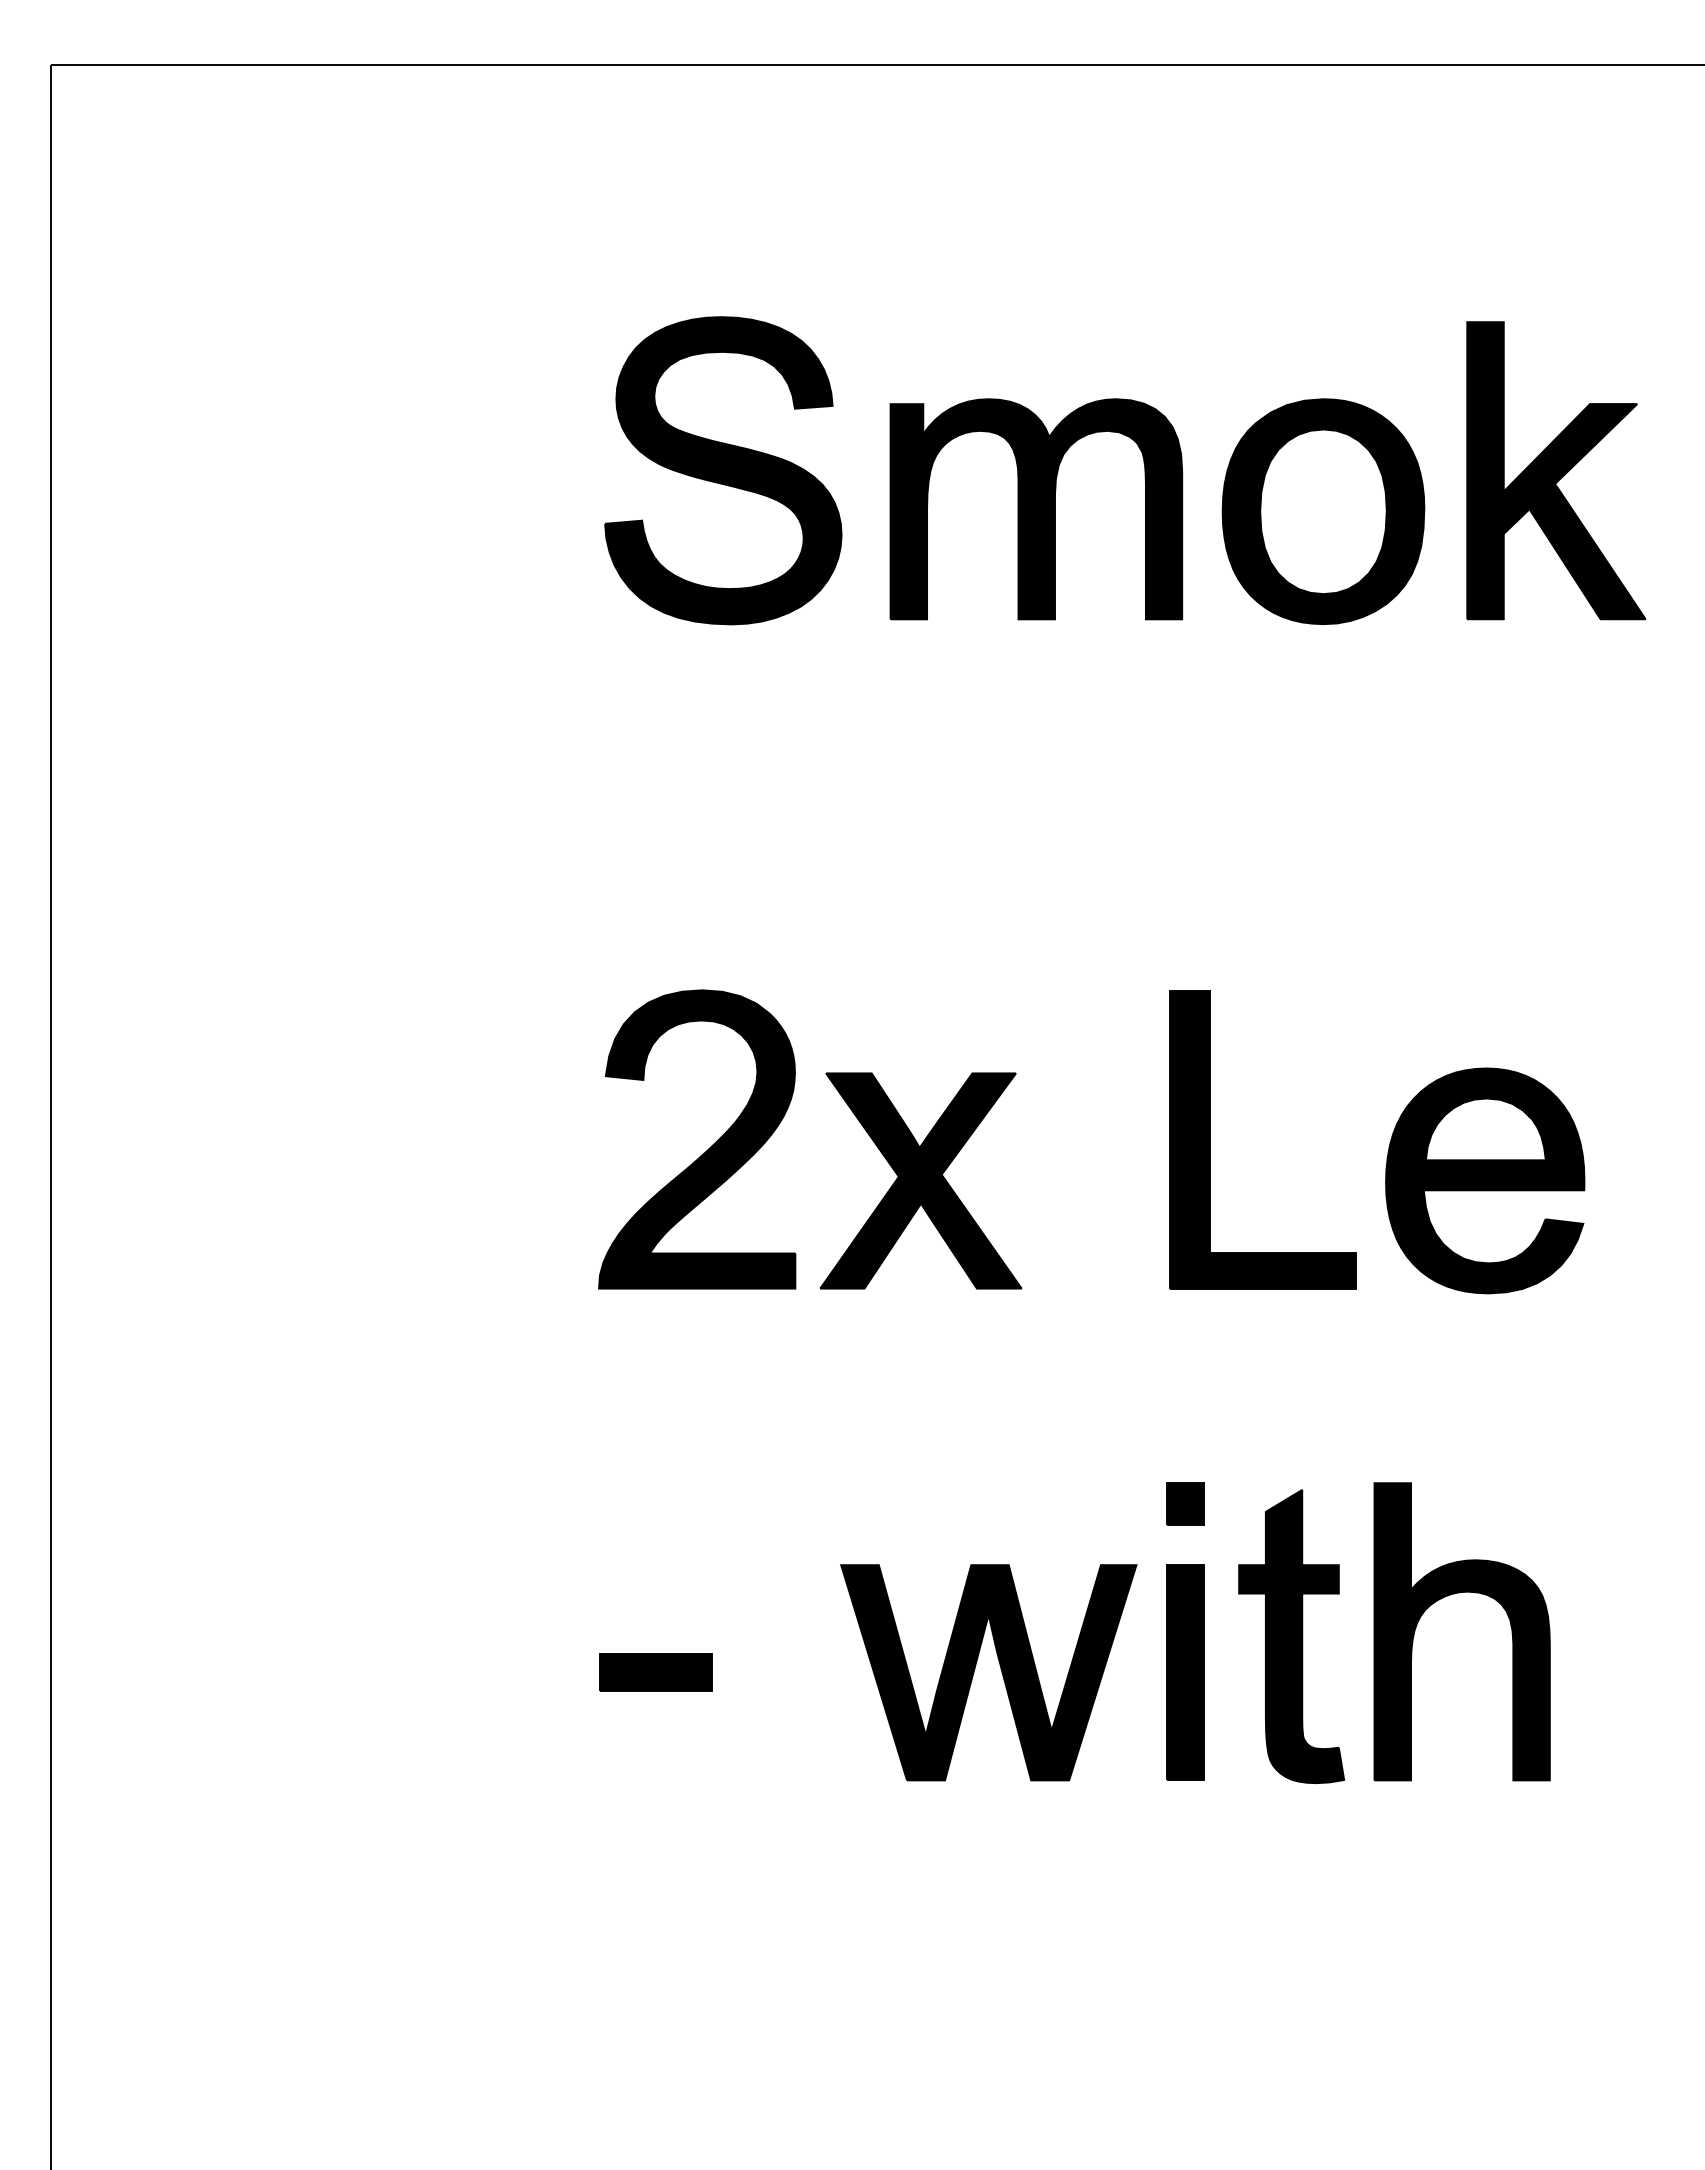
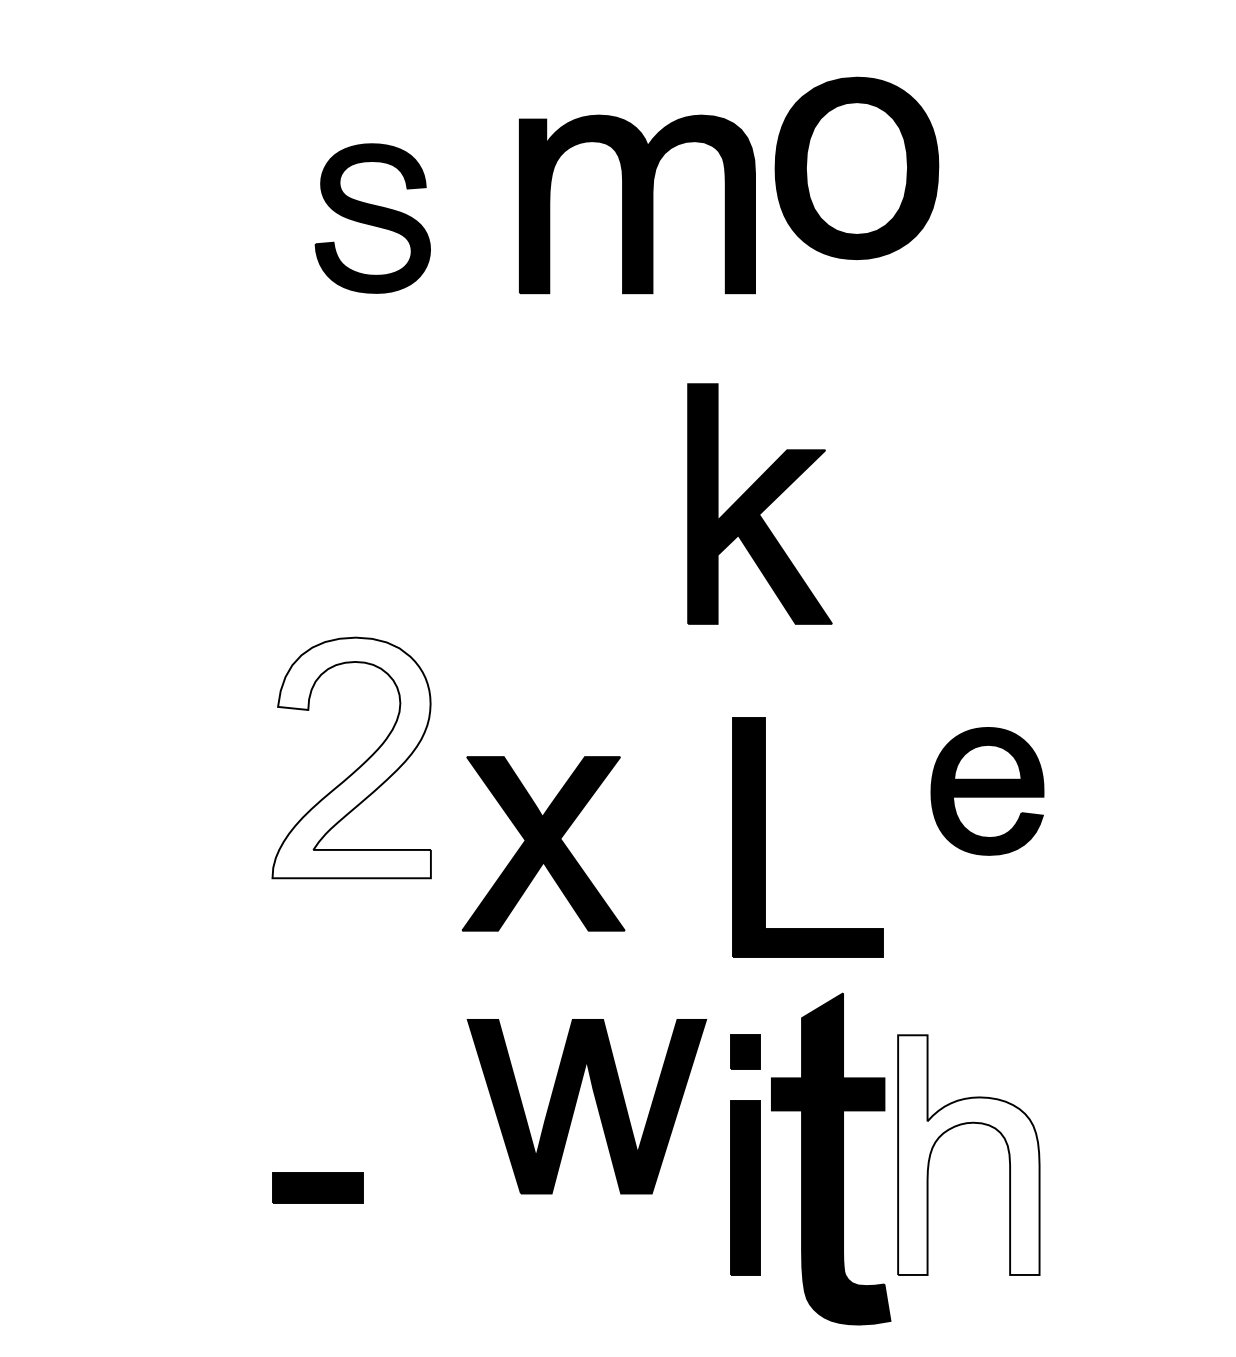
part: (723, 470) -> (372, 218), size x0.6
part: (1556, 470) -> (760, 503), moved
part: (1036, 509) -> (637, 204), moved
part: (1323, 511) -> (856, 168), moved
fill: (697, 1139) -> (351, 757), removed
part: (1210, 1139) -> (765, 837), moved
part: (920, 1180) -> (543, 843), moved
part: (1485, 1180) -> (987, 791), size x0.7
fill: (1461, 1631) -> (968, 1154), removed
part: (1291, 1636) -> (831, 1158), size x1.4
part: (1000, 1669) -> (596, 1104), moved

